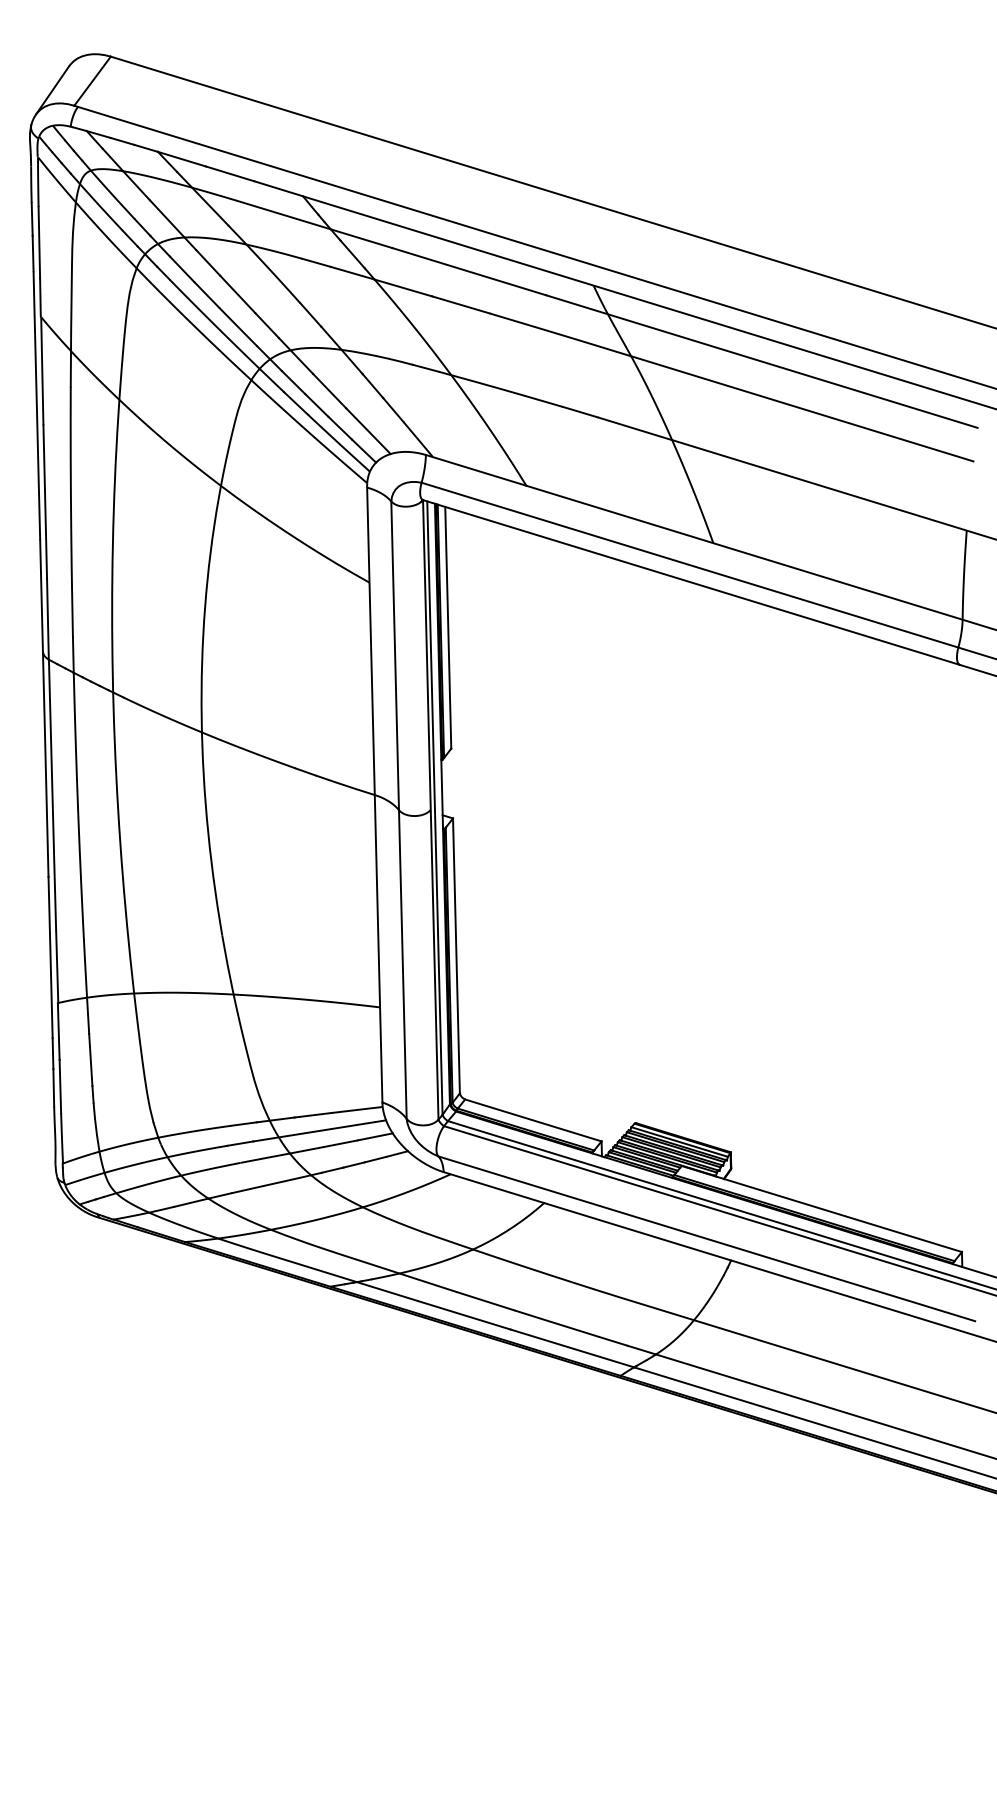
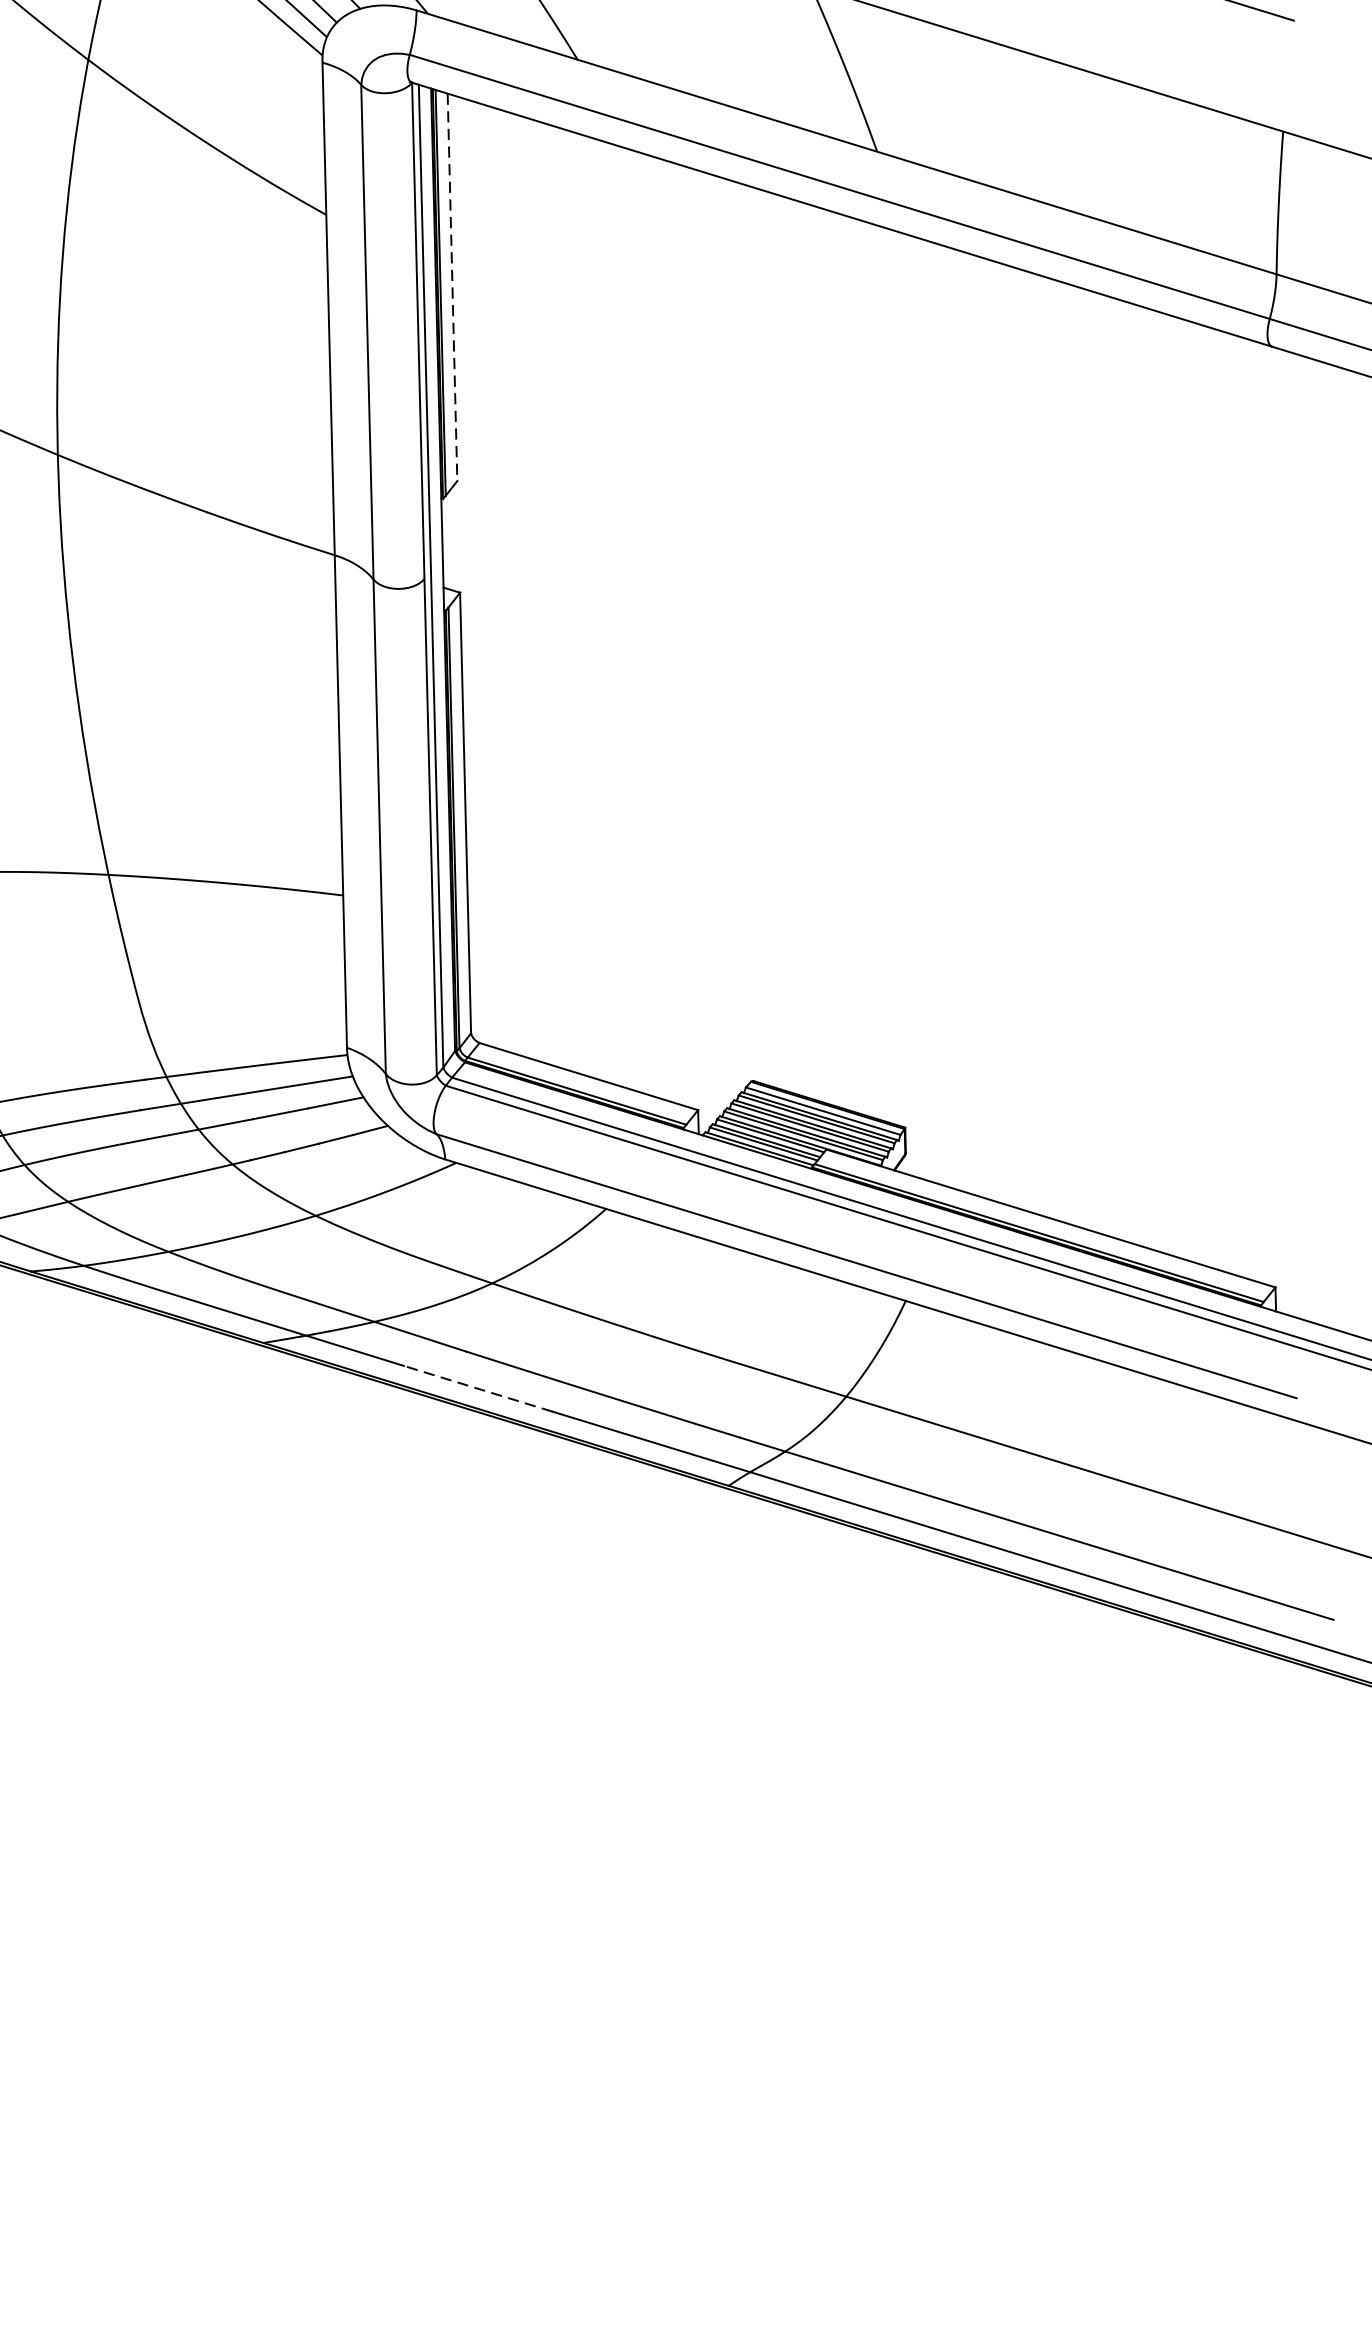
line: (448, 627) -> (452, 286), solid -> dashed
line: (464, 1315) -> (478, 1389), solid -> dashed

